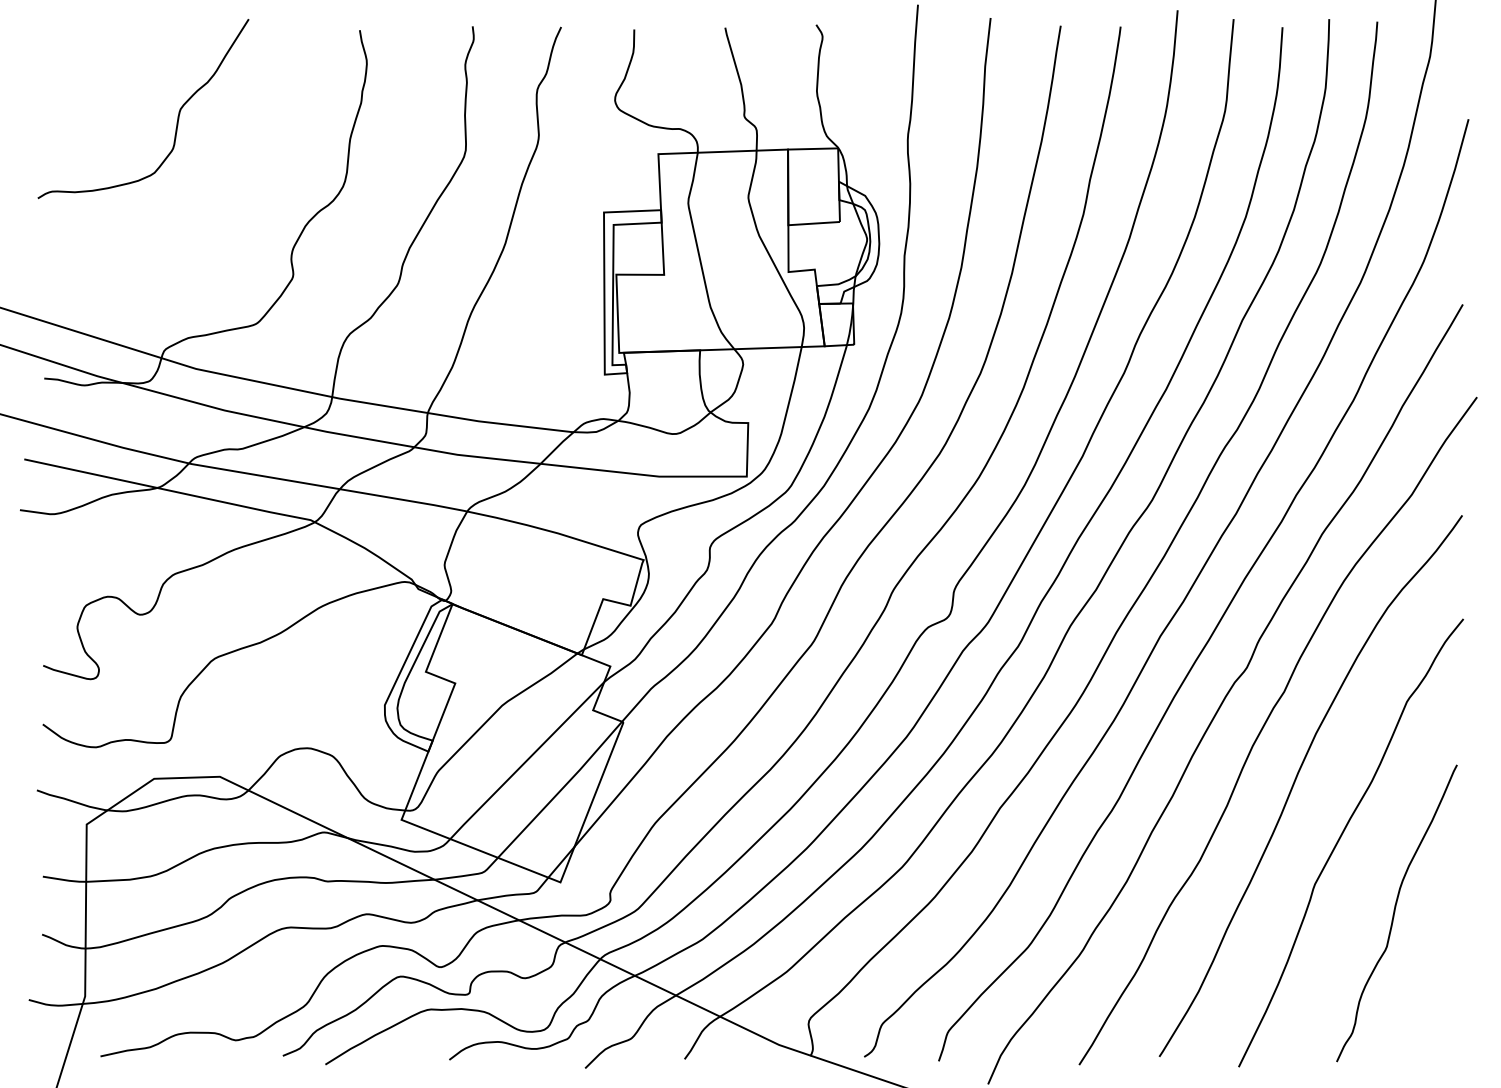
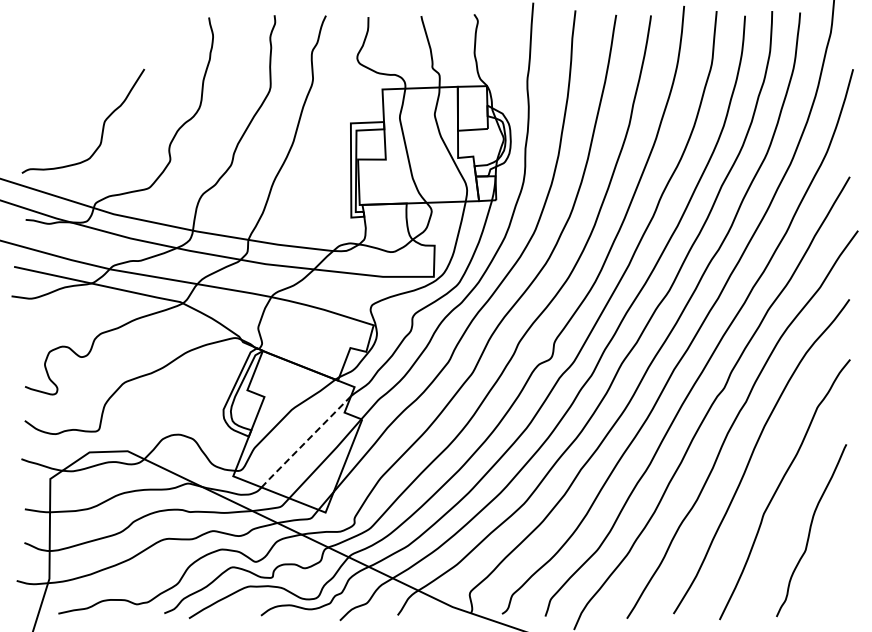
curve: (176, 116) -> (102, 125), moved
line: (525, 761) -> (305, 442), solid -> dashed

